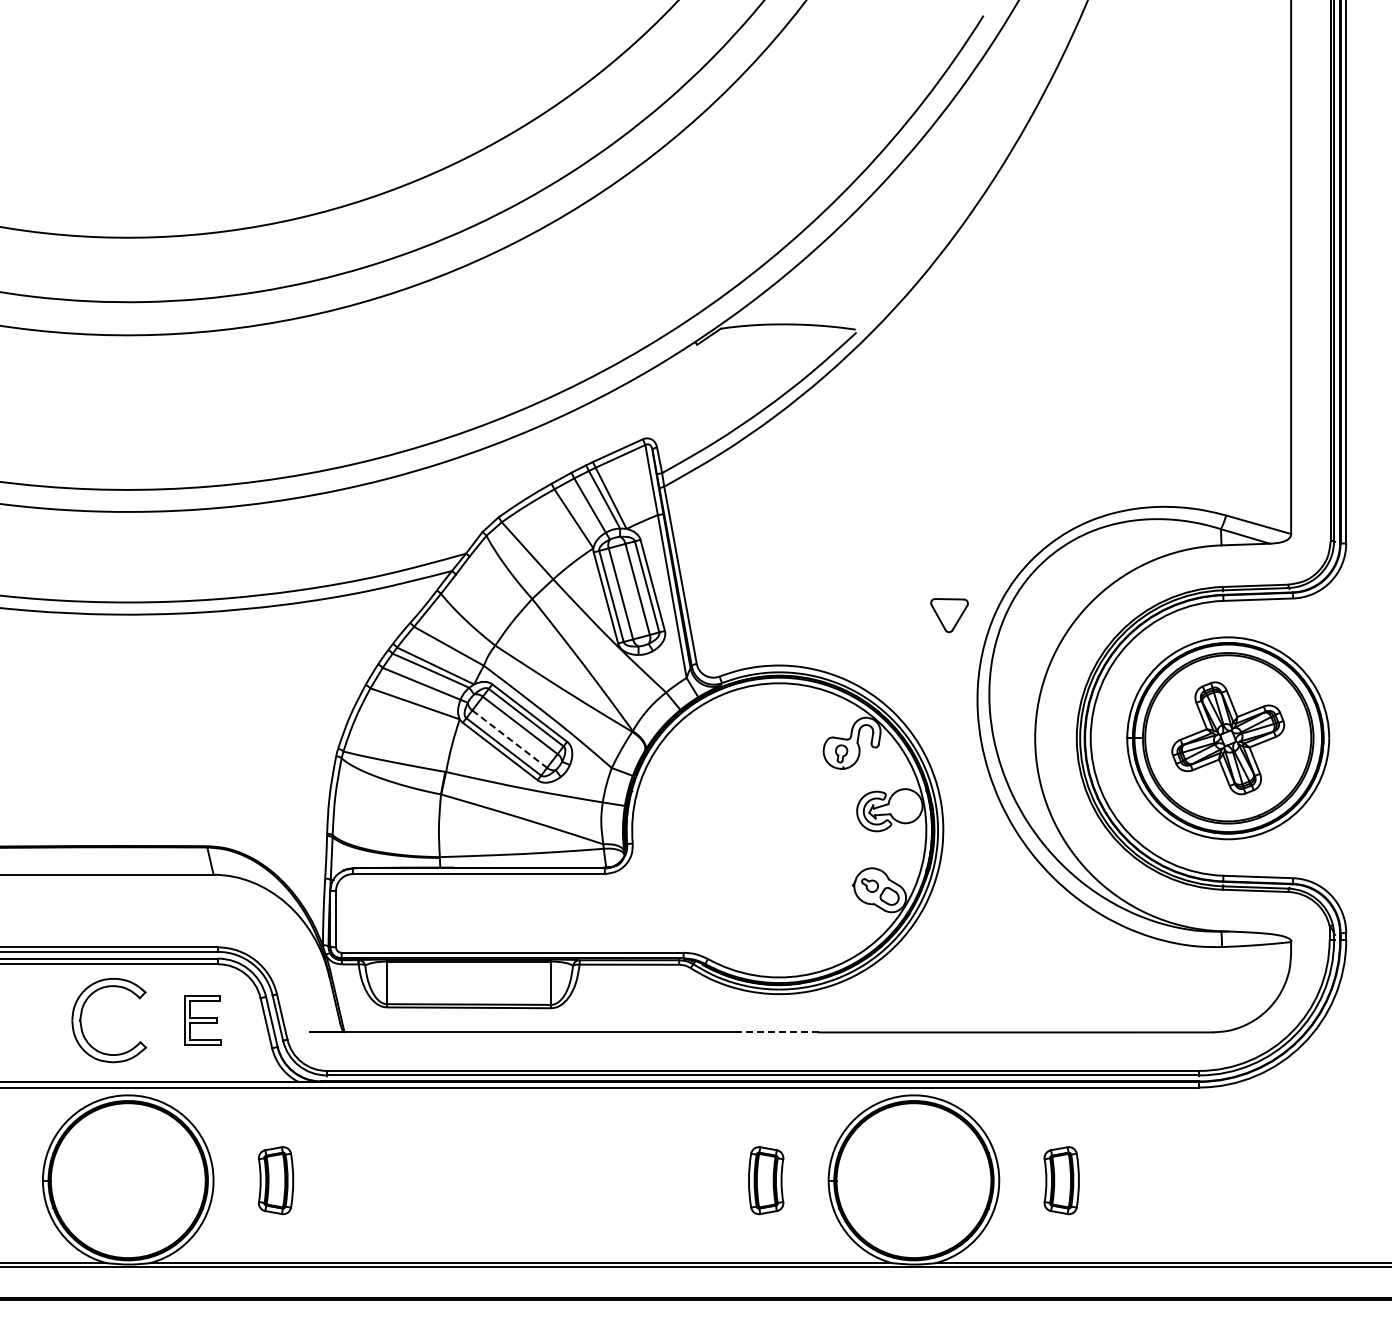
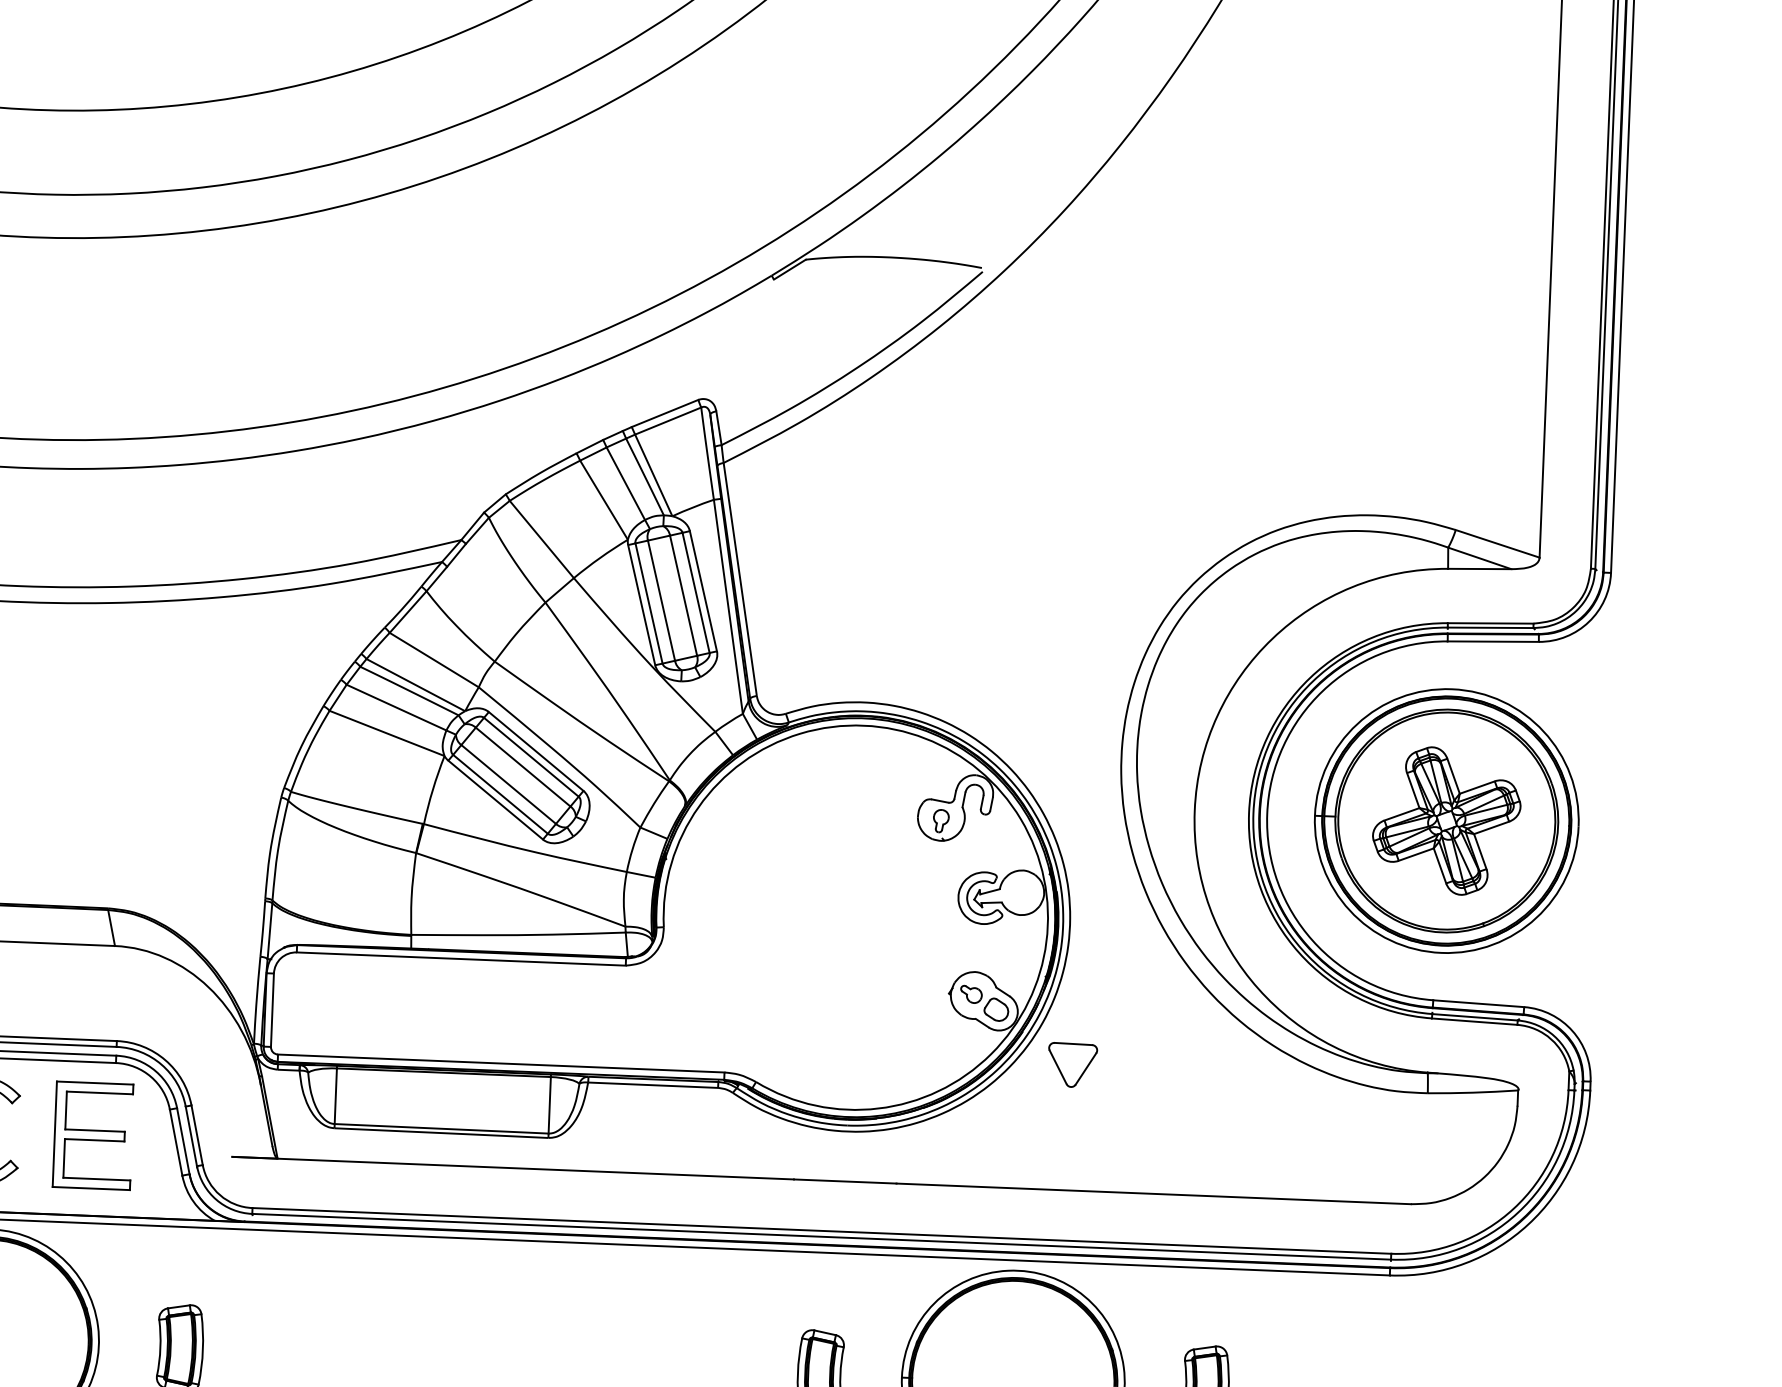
part: (949, 615) -> (1072, 1065), moved
line: (510, 739) -> (509, 784), dashed -> solid
part: (202, 1020) -> (92, 1135), size x1.67
line: (778, 1032) -> (844, 1181), dashed -> solid

